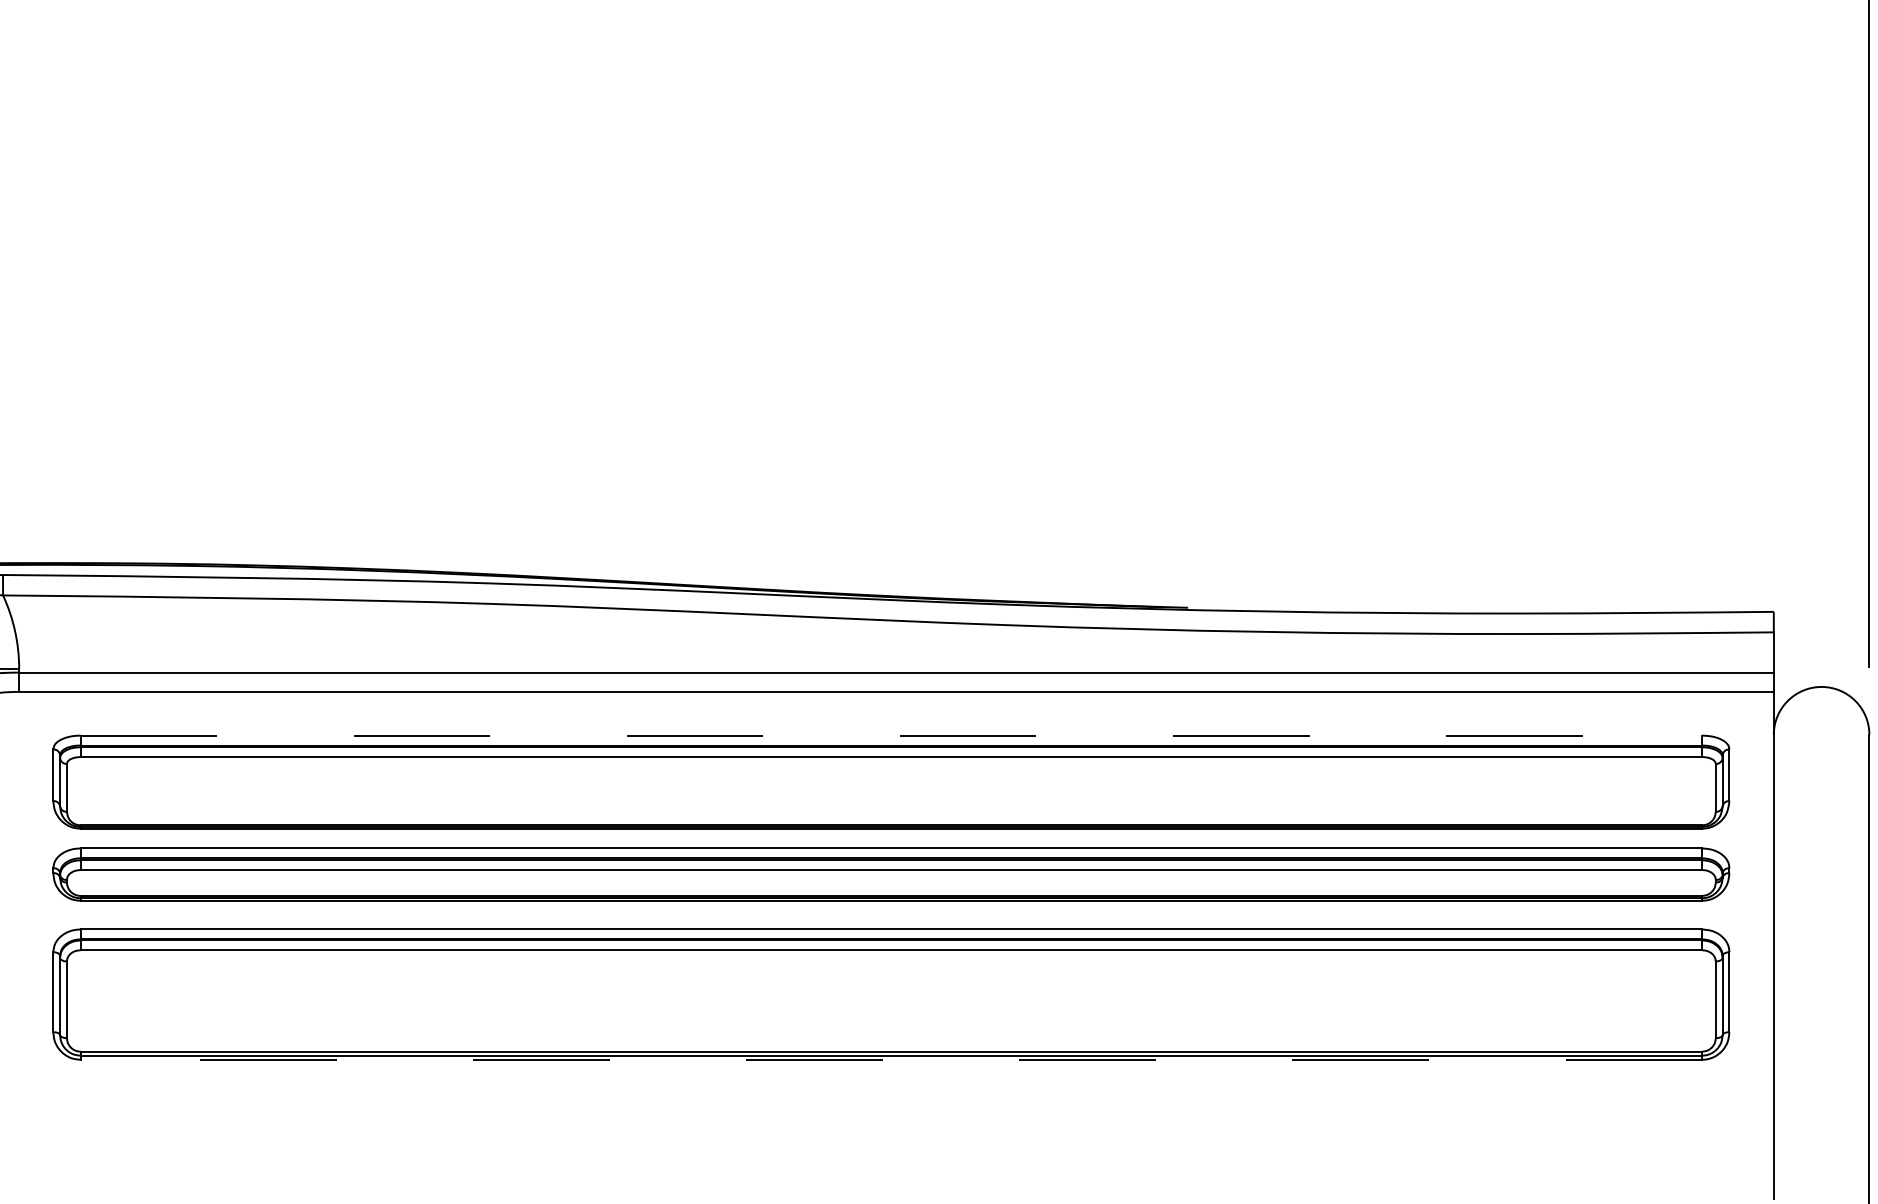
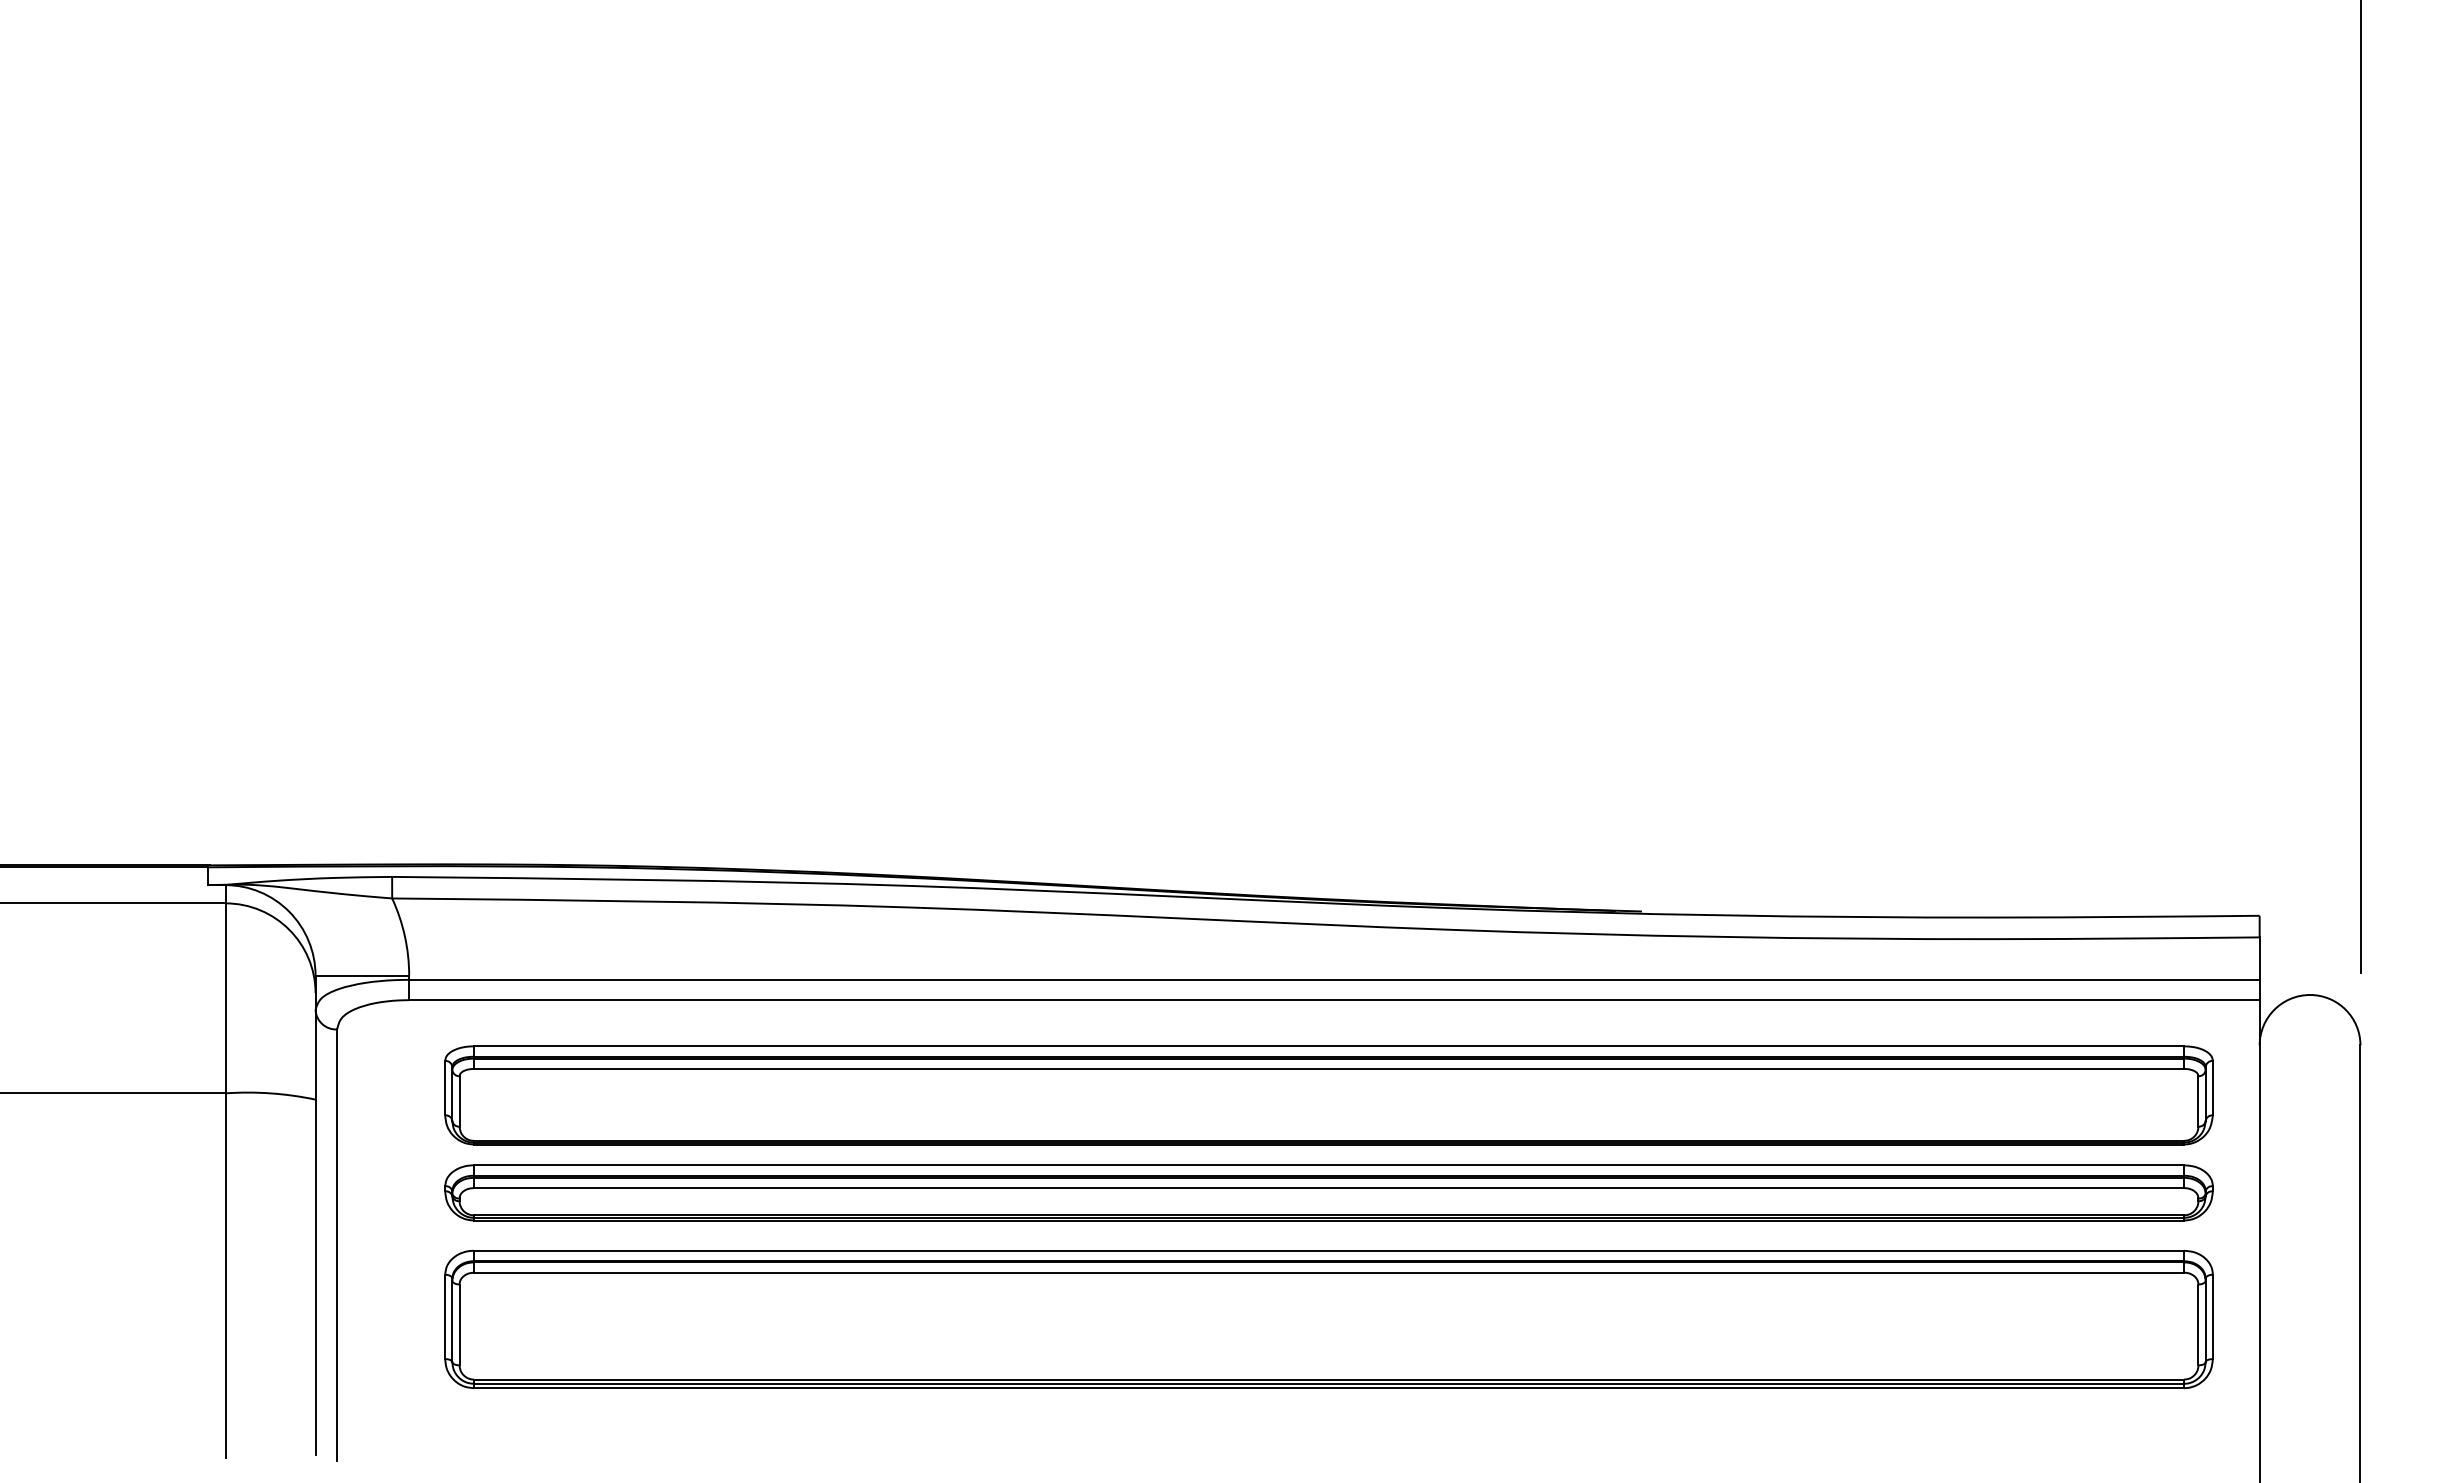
line: (891, 735) -> (1329, 1046), dashed -> solid
line: (890, 1060) -> (1328, 1388), dashed -> solid

